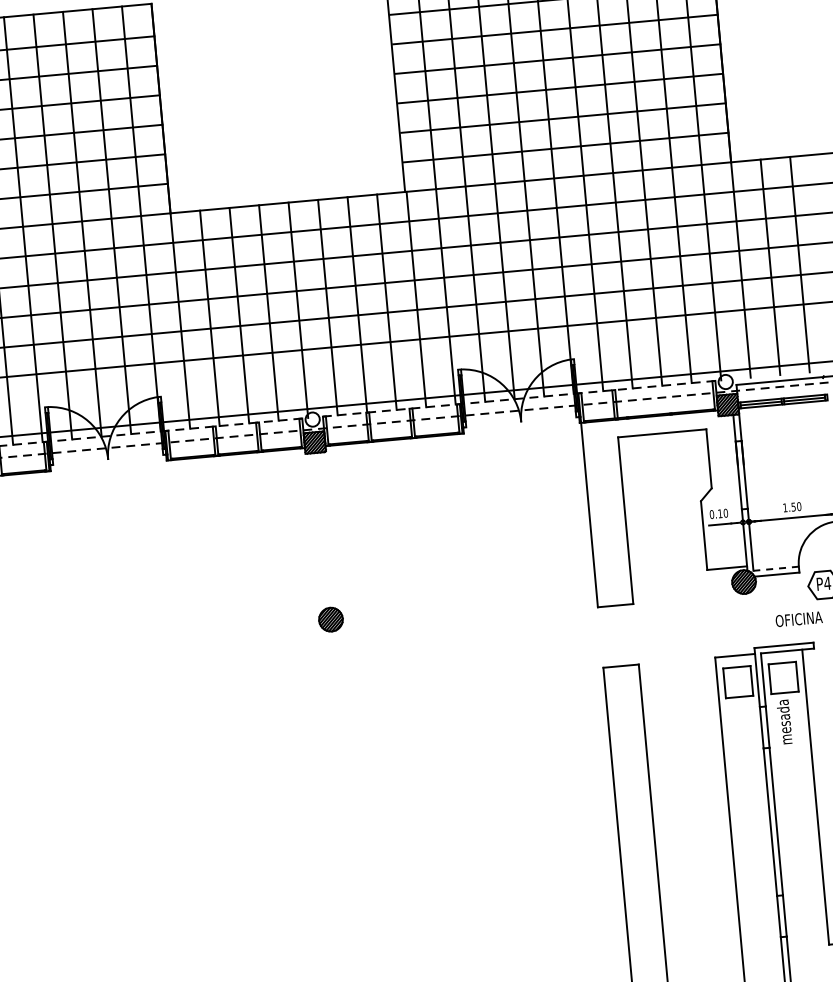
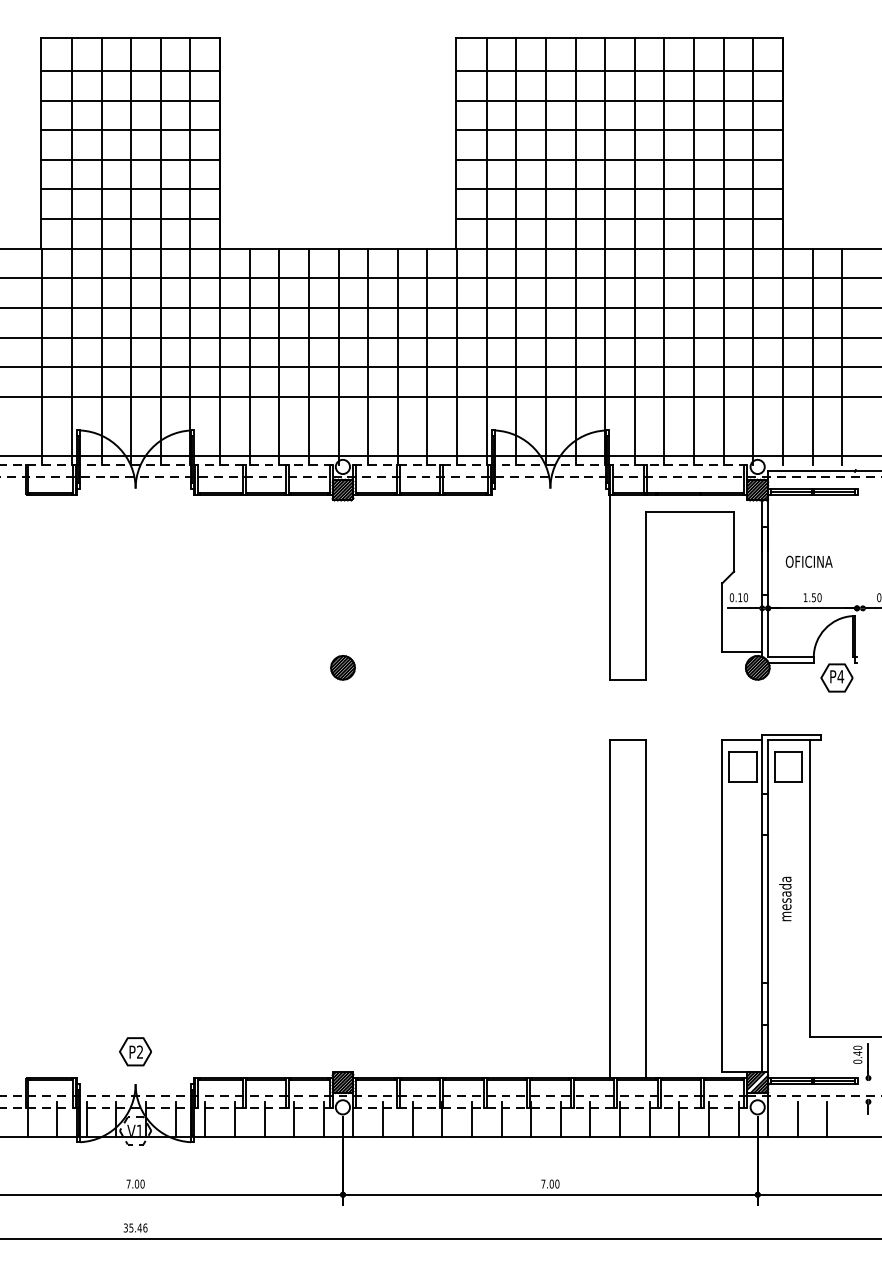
line: (775, 568) -> (790, 657), dashed -> solid
text: (798, 618) -> (808, 561), moved
text: (784, 721) -> (785, 898), moved

